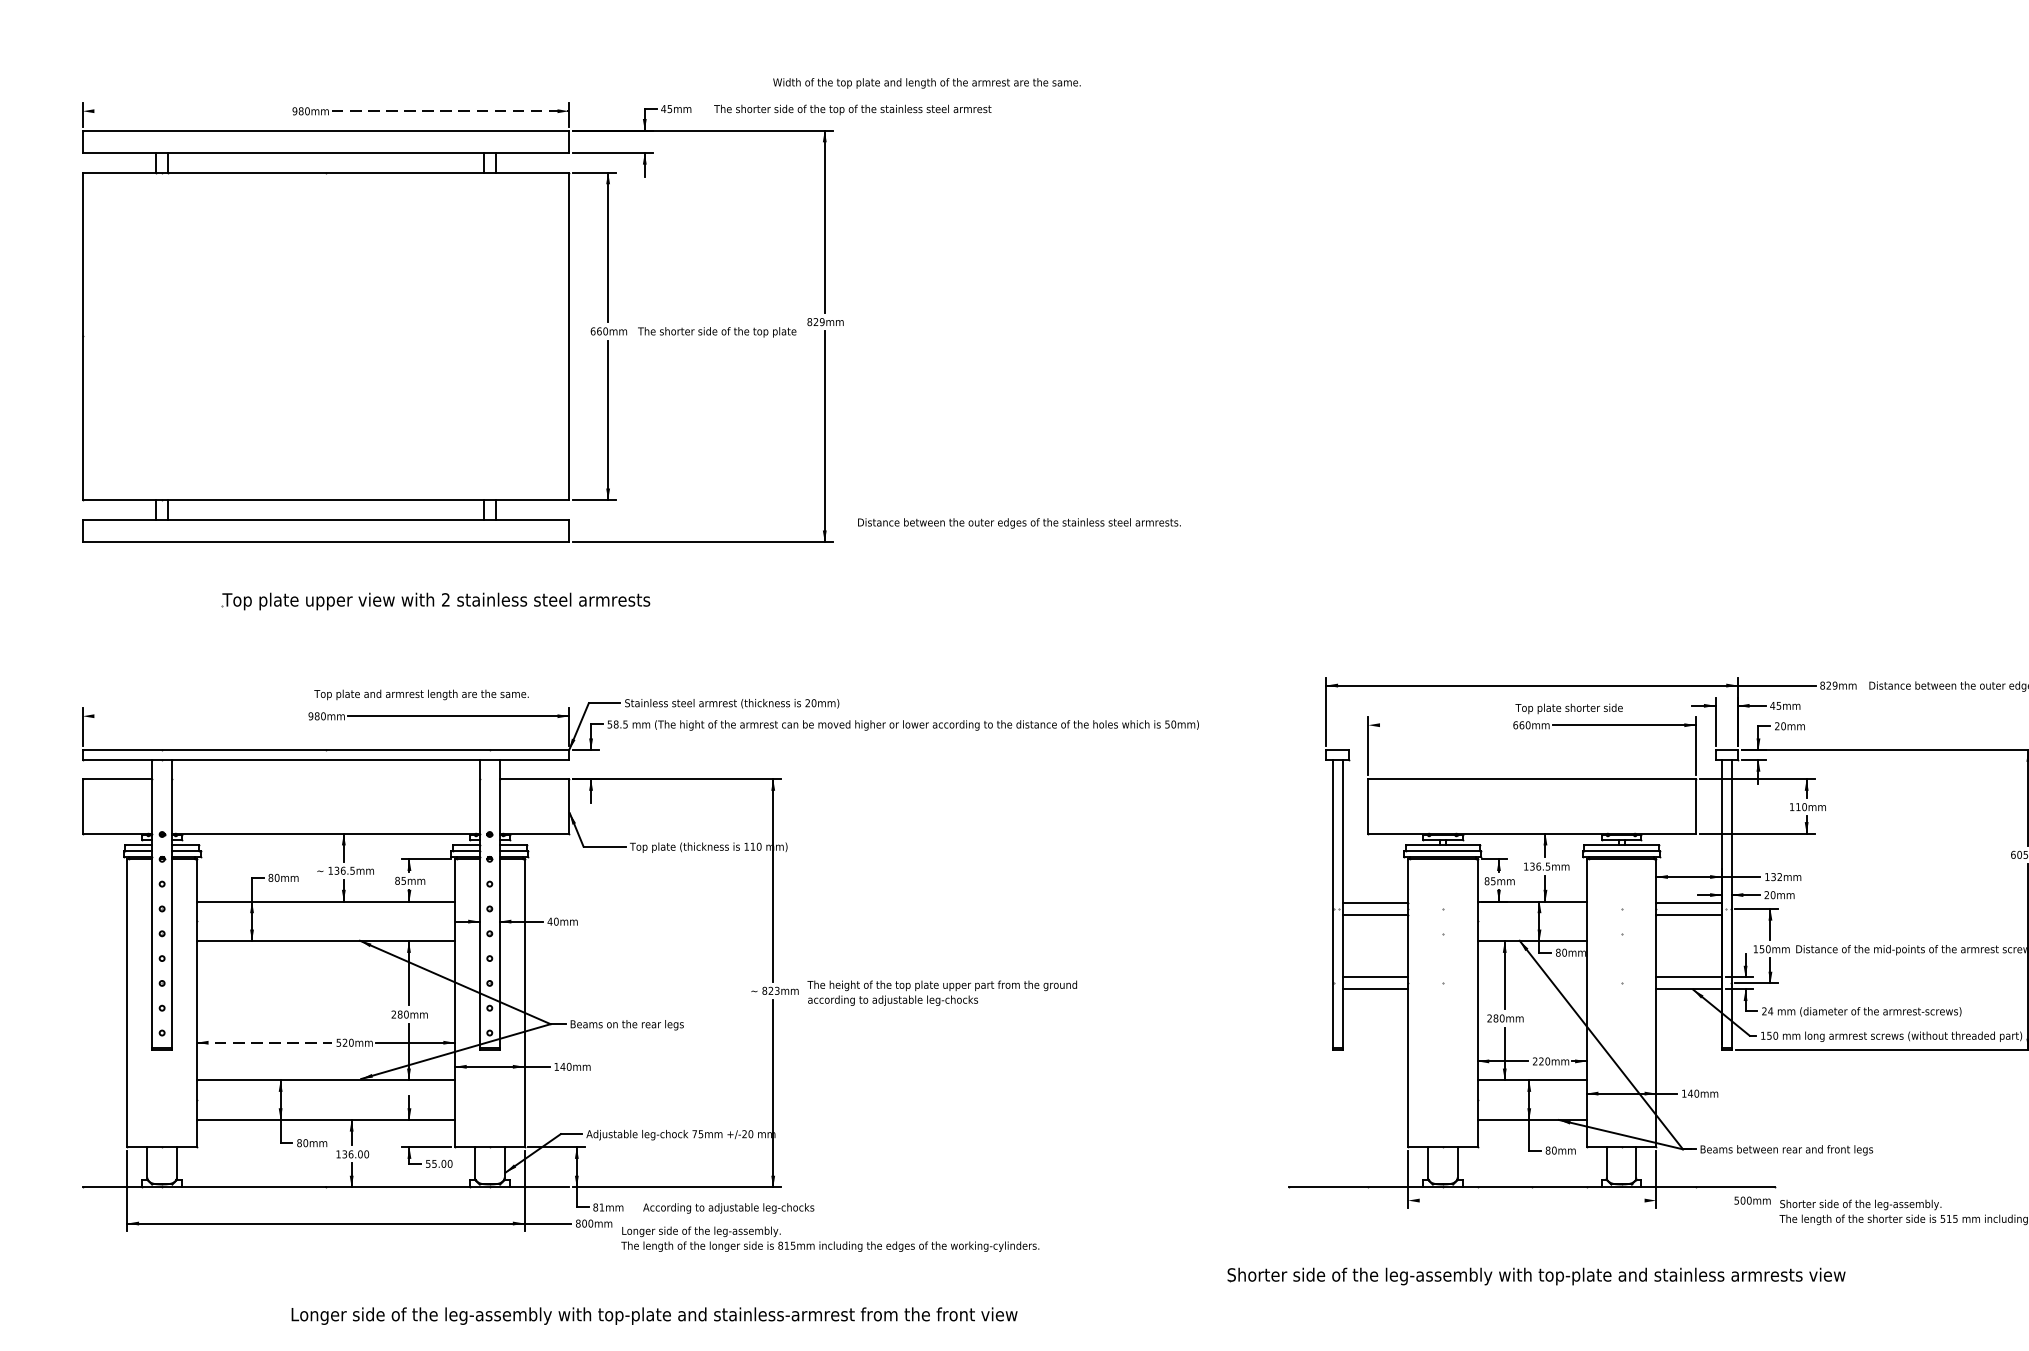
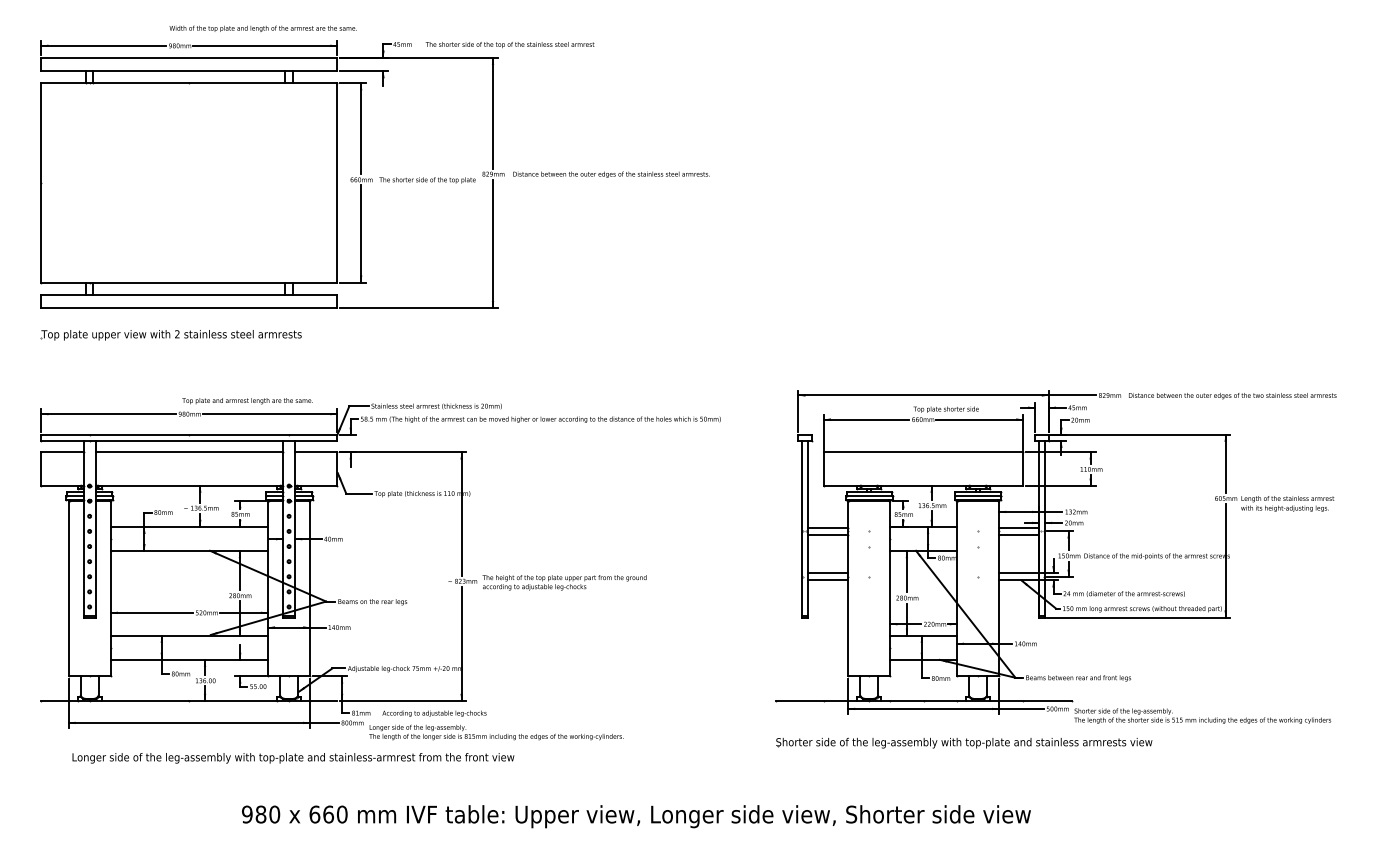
text: (925, 82) -> (262, 28), moved
line: (184, 110) -> (103, 45), added
line: (451, 110) -> (265, 45), dashed -> solid
text: (1019, 523) -> (611, 174), moved
part: (434, 601) -> (170, 335), moved
line: (193, 716) -> (108, 414), added
line: (1438, 725) -> (866, 419), added
line: (326, 779) -> (189, 452), added
line: (265, 1042) -> (152, 612), dashed -> solid
line: (1568, 1199) -> (945, 708), added
part: (1536, 1275) -> (964, 742), moved
text: (654, 1316) -> (293, 758), moved

